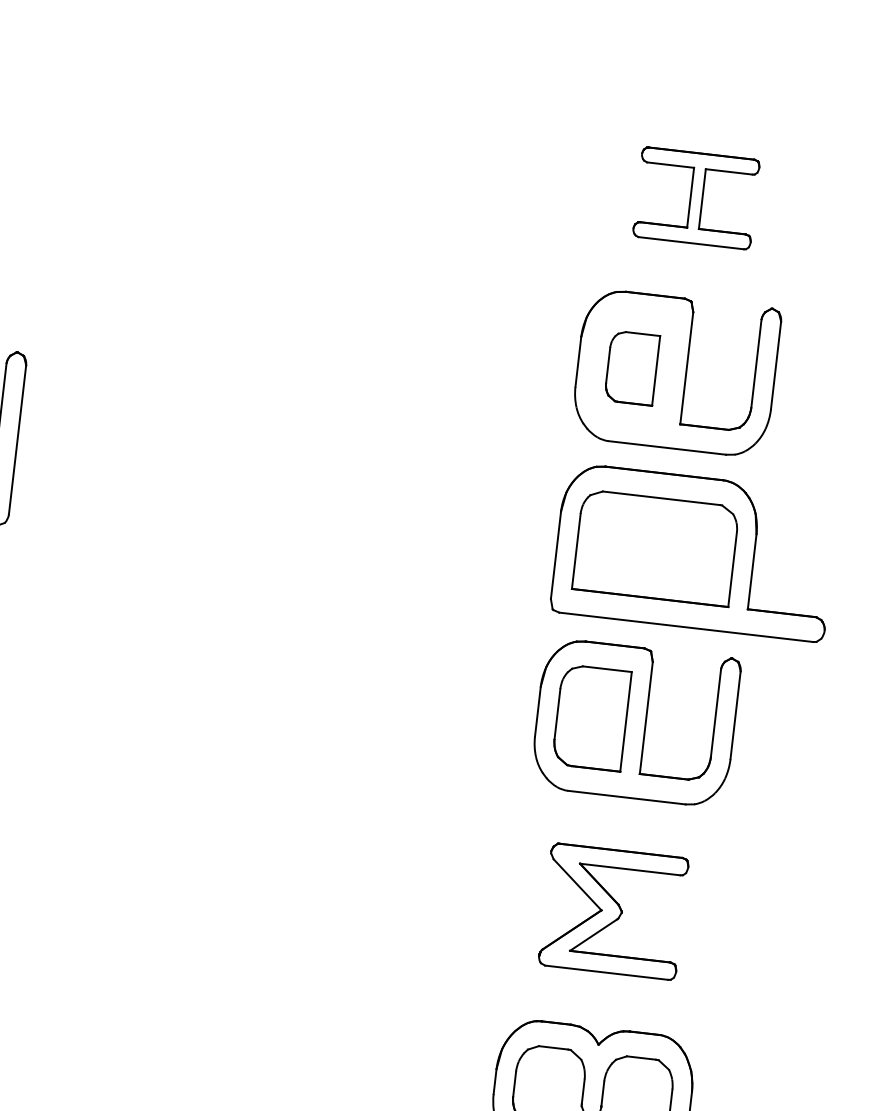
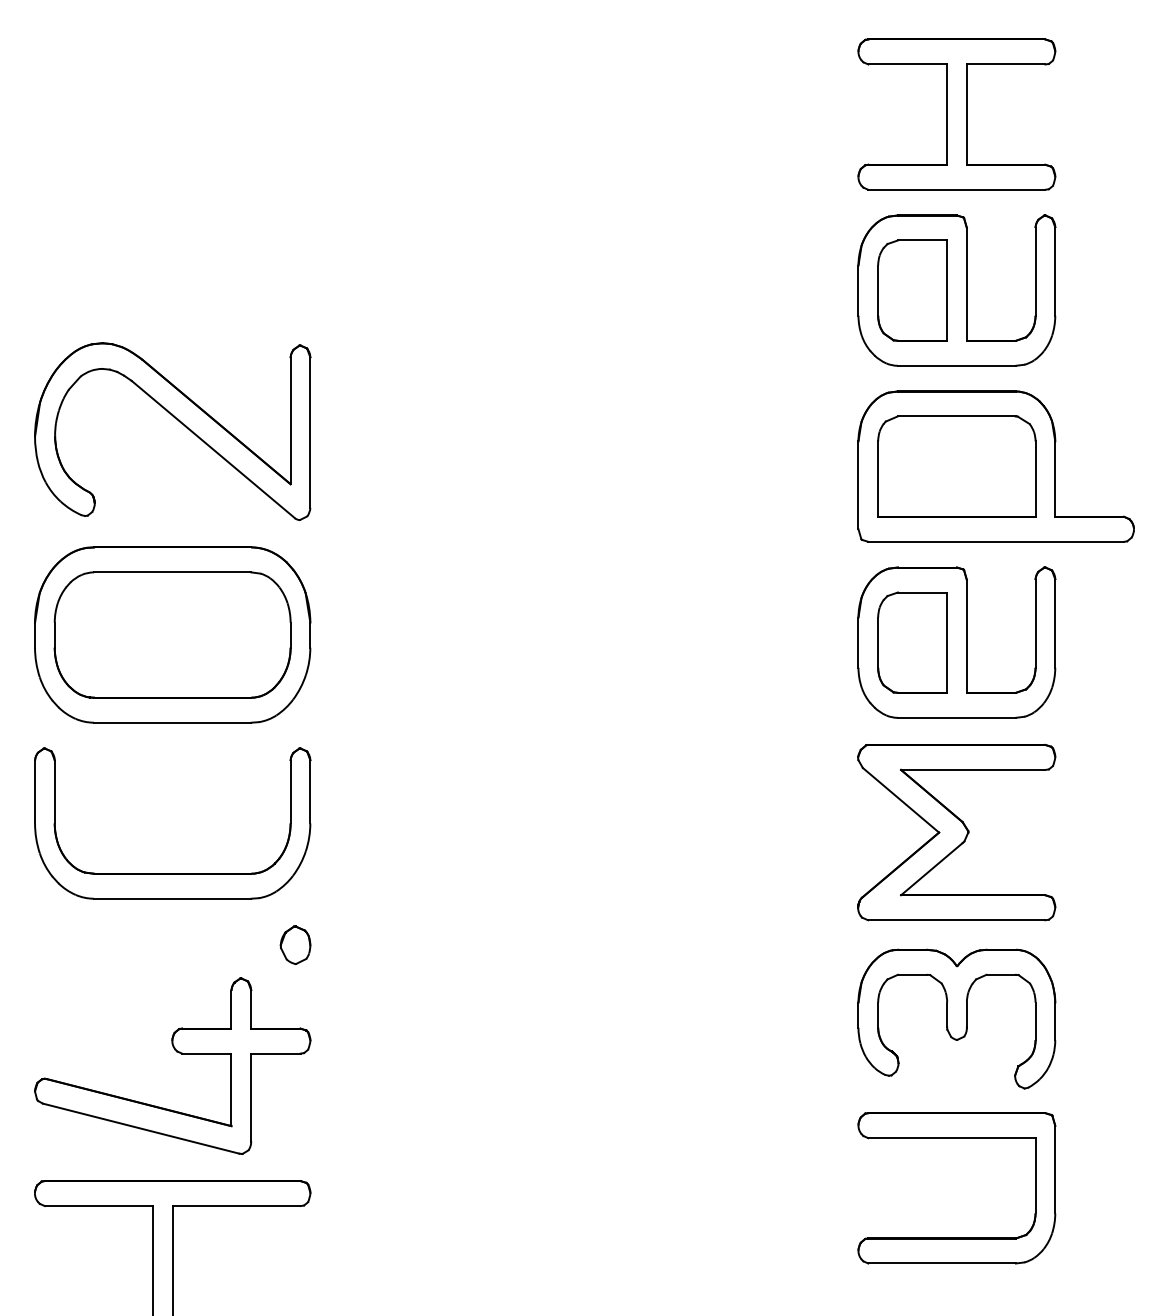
part: (695, 198) -> (956, 114), size x1.67
part: (632, 368) -> (912, 290), size x1.43
part: (613, 911) -> (956, 832), size x1.43

